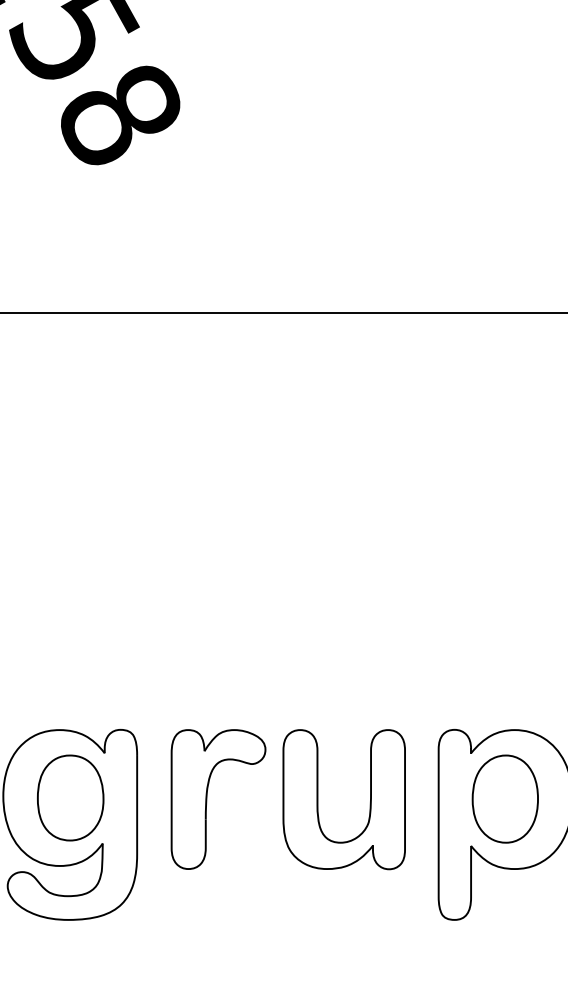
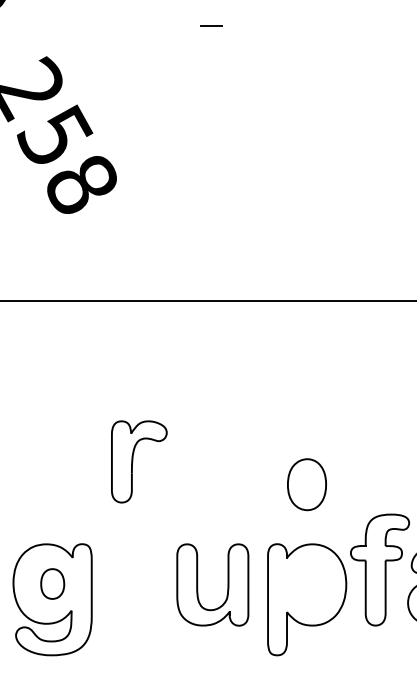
part: (70, 797) -> (52, 583), size x0.6
part: (218, 798) -> (139, 461), moved
part: (504, 798) -> (306, 484), moved

